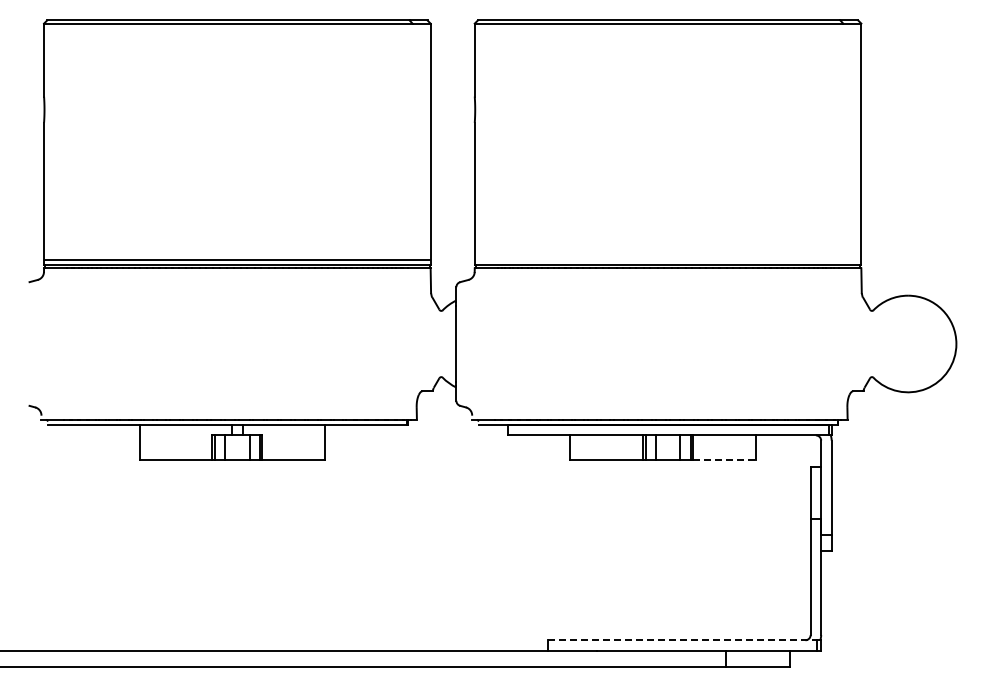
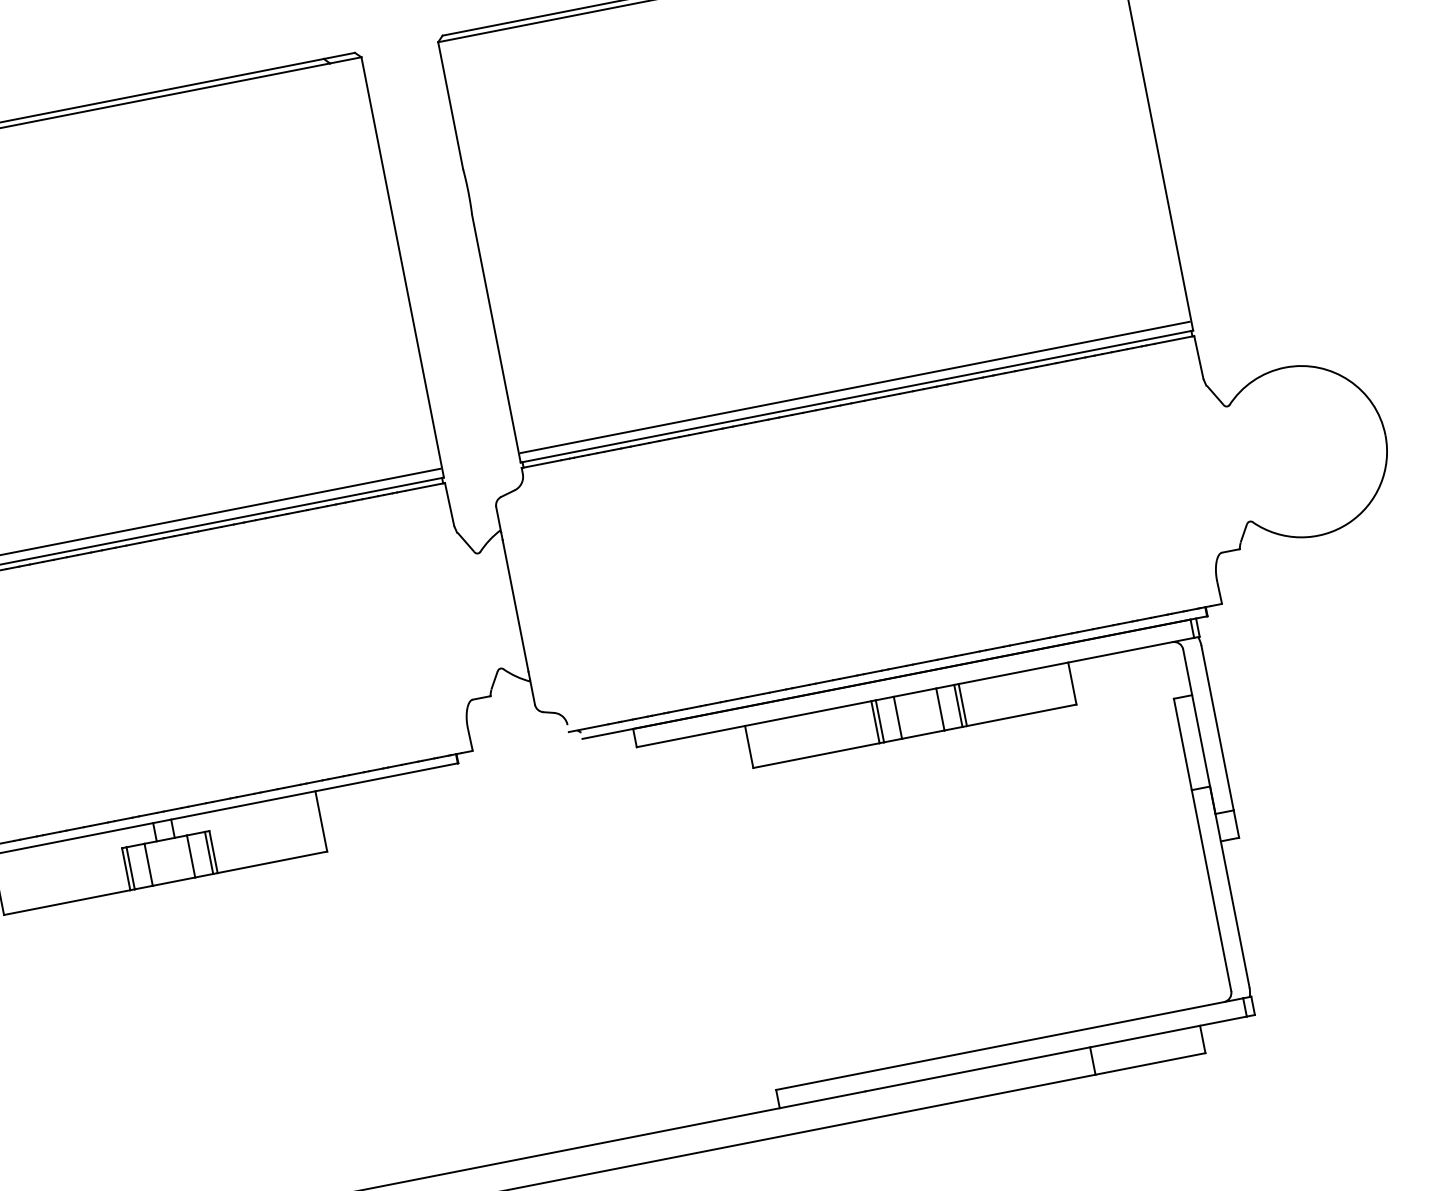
line: (667, 259) -> (854, 386), added
line: (725, 459) -> (1023, 714), dashed -> solid
line: (682, 640) -> (1010, 1044), dashed -> solid

